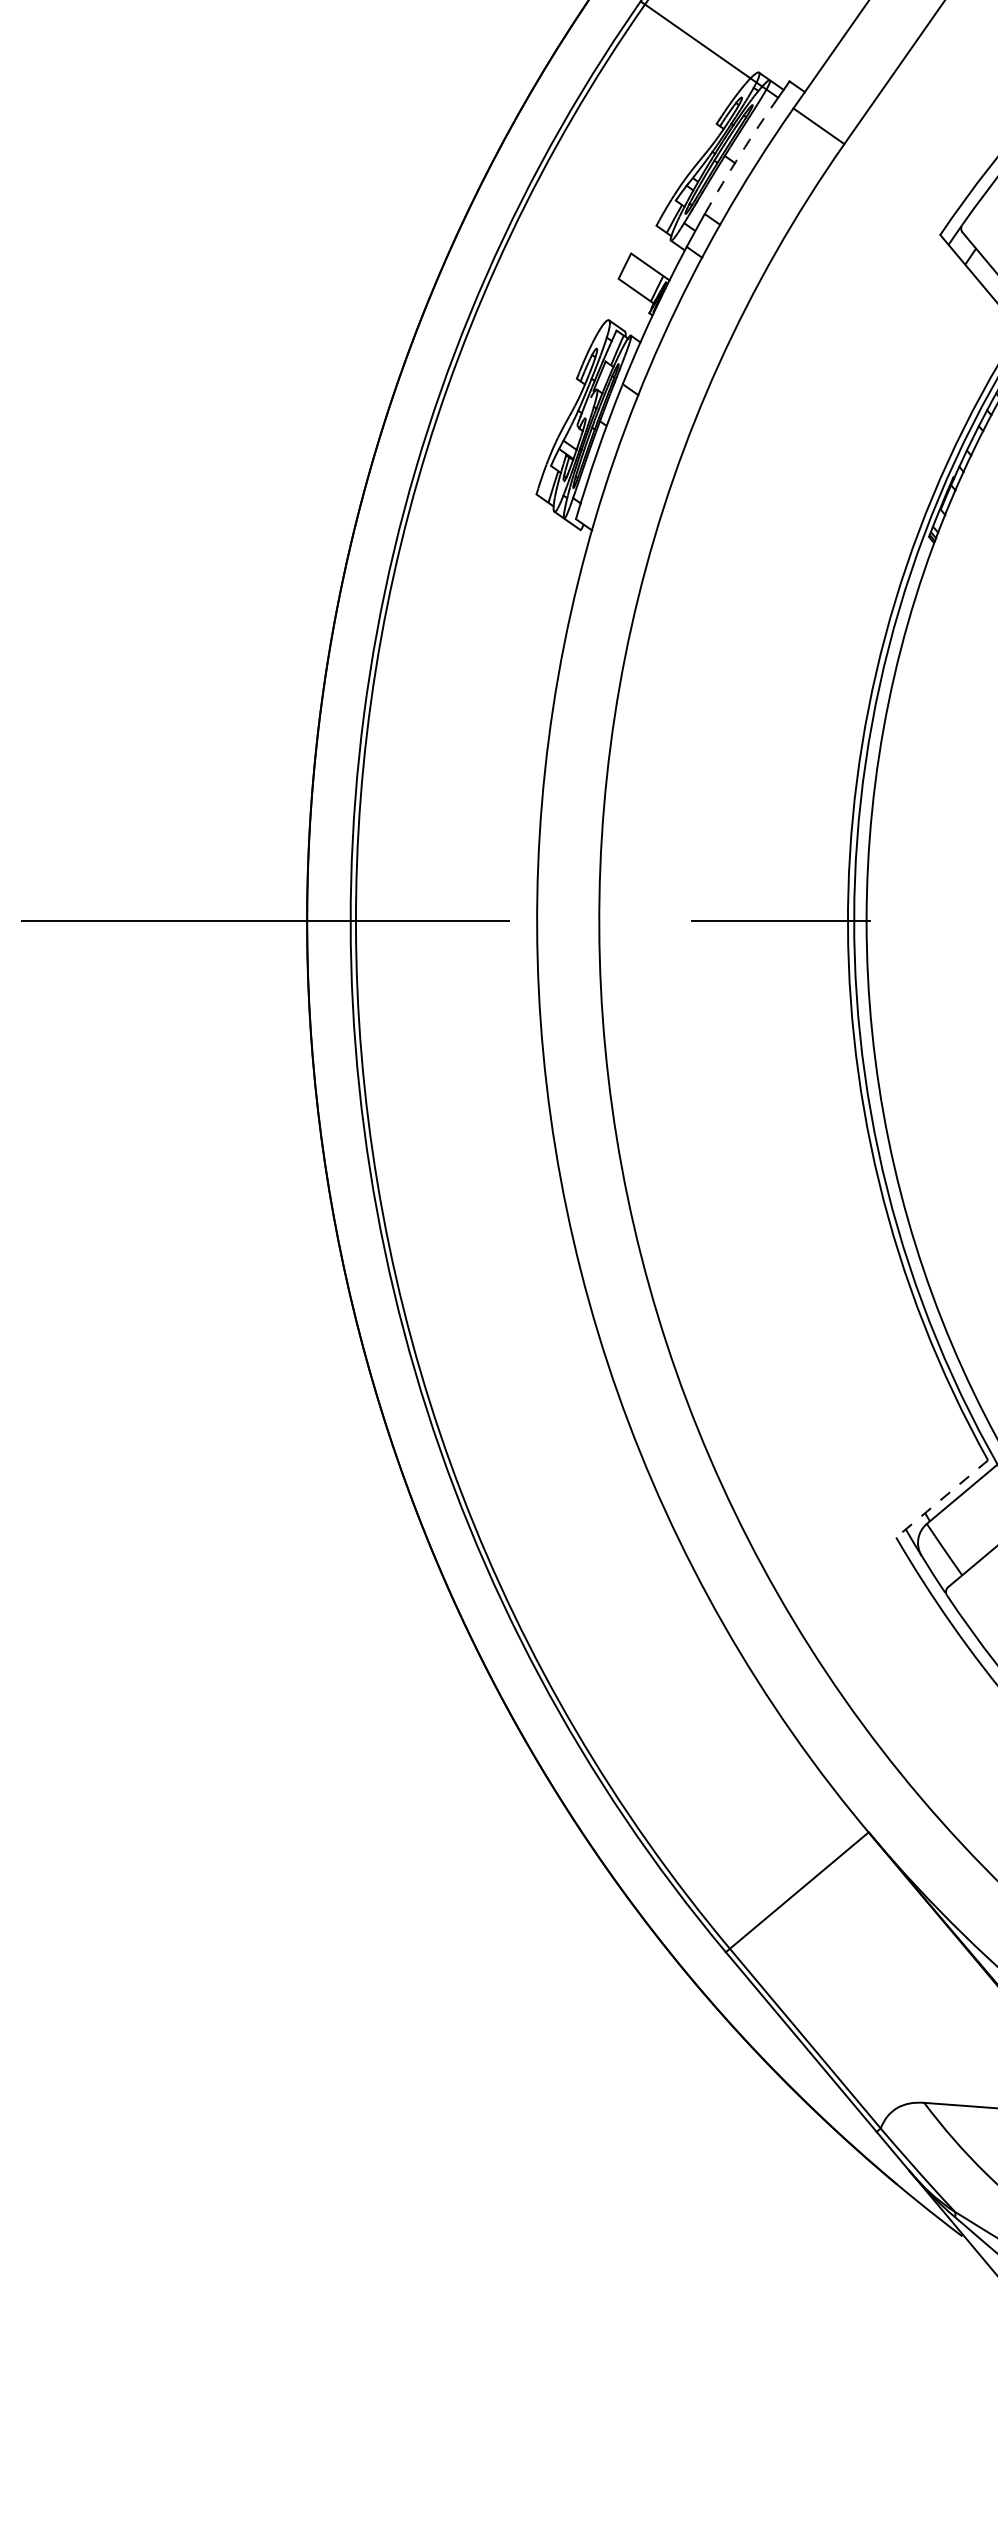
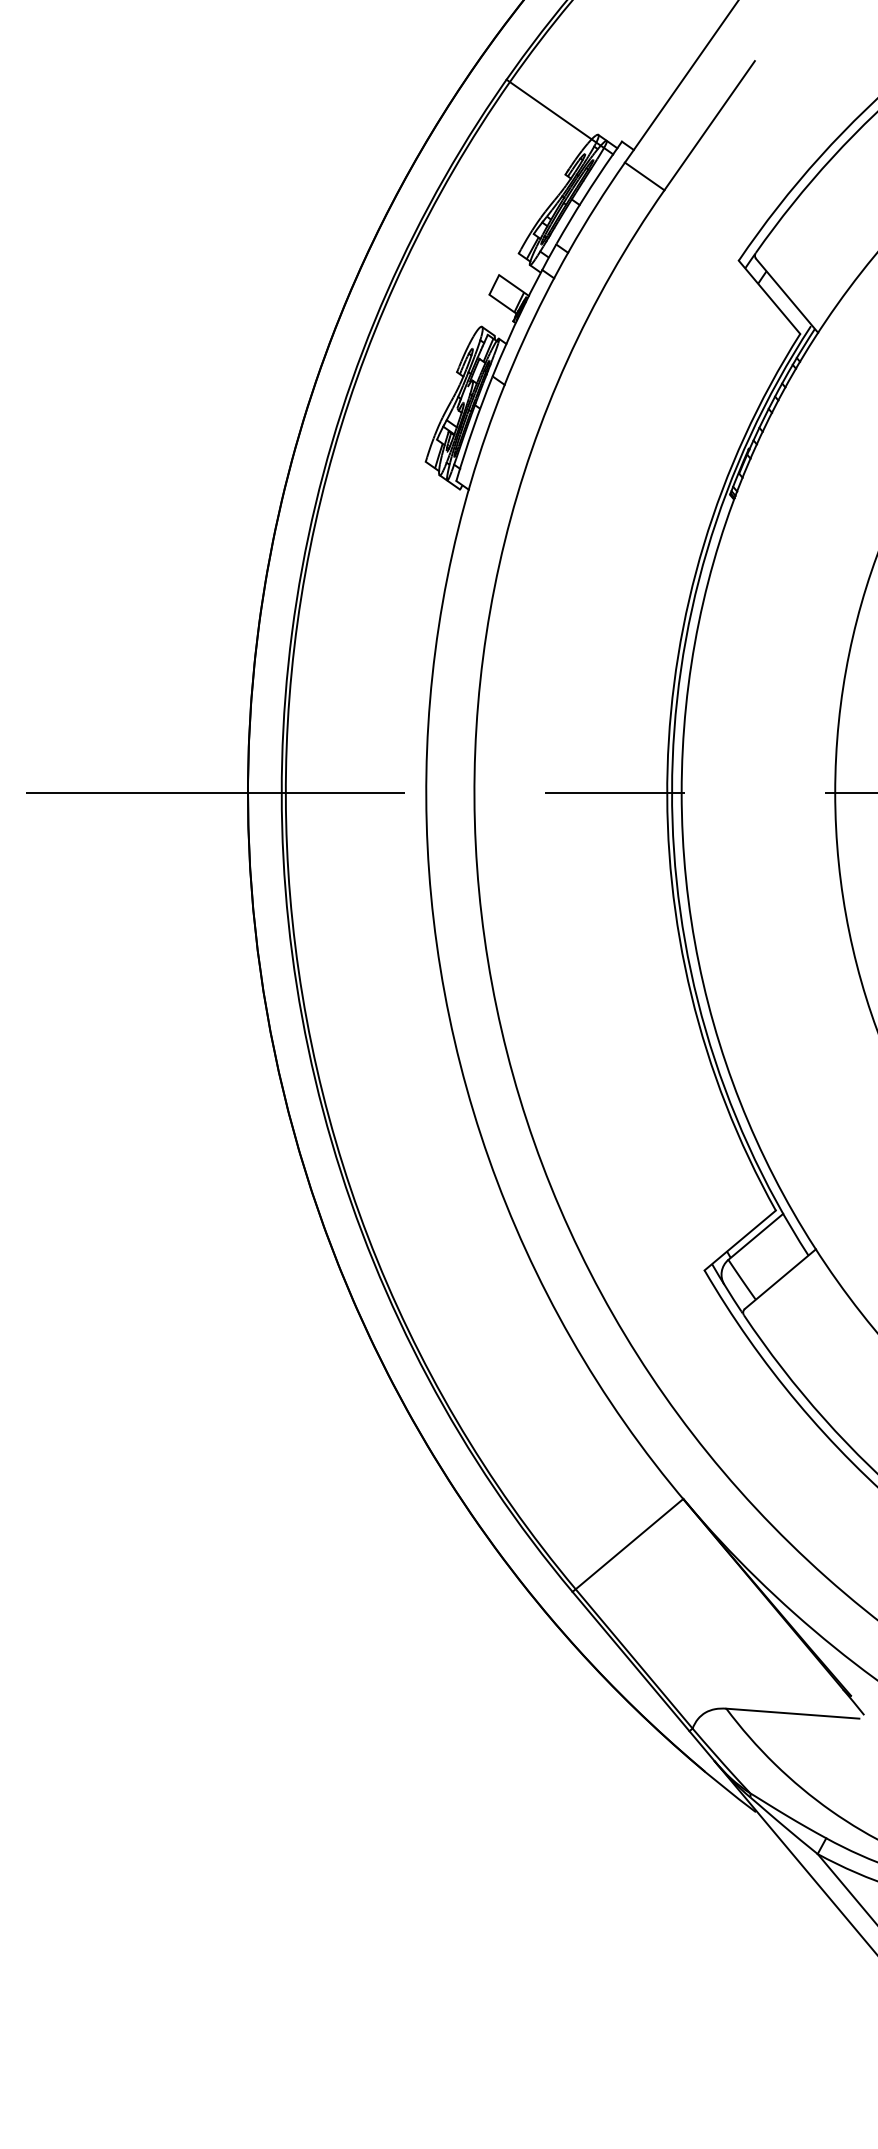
arc: (739, 154) -> (583, 198), dashed -> solid
line: (942, 1498) -> (740, 1240), dashed -> solid

